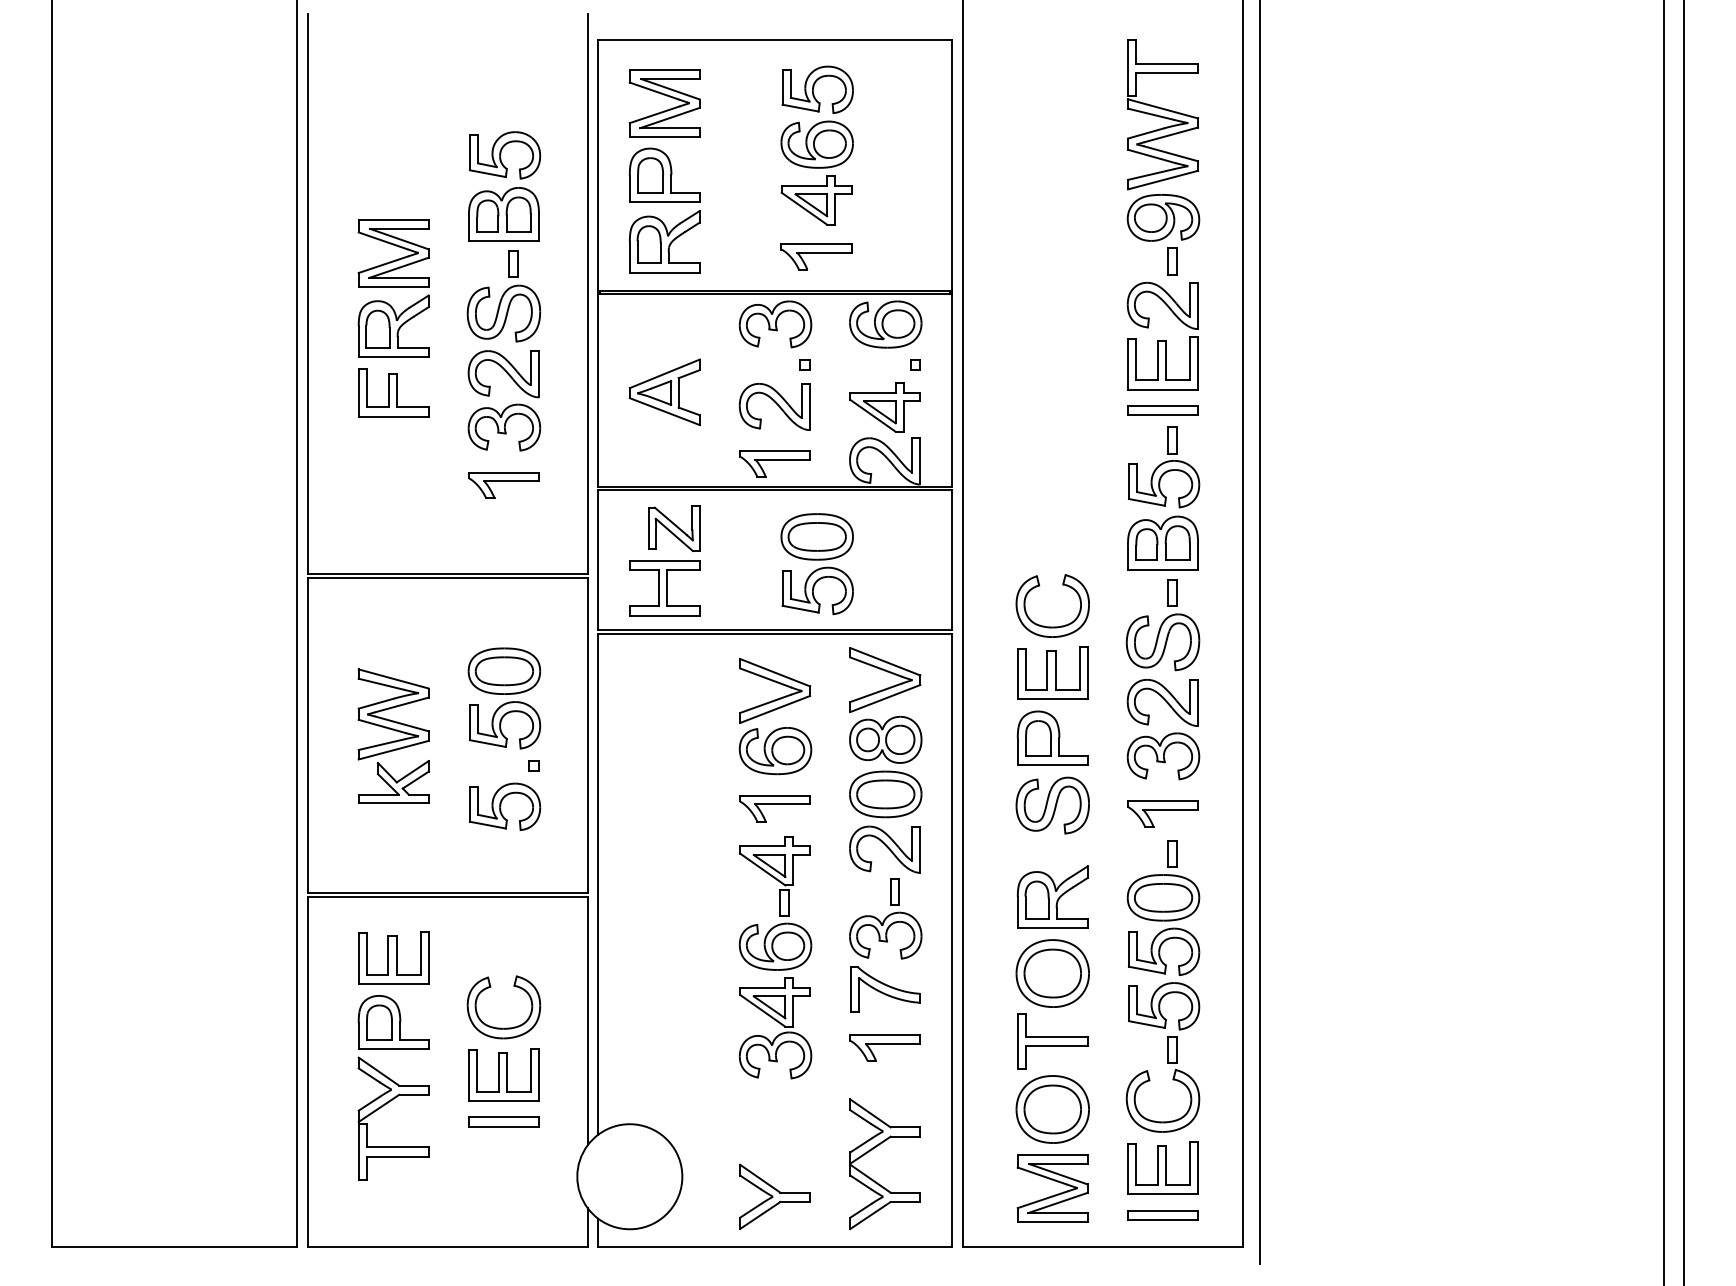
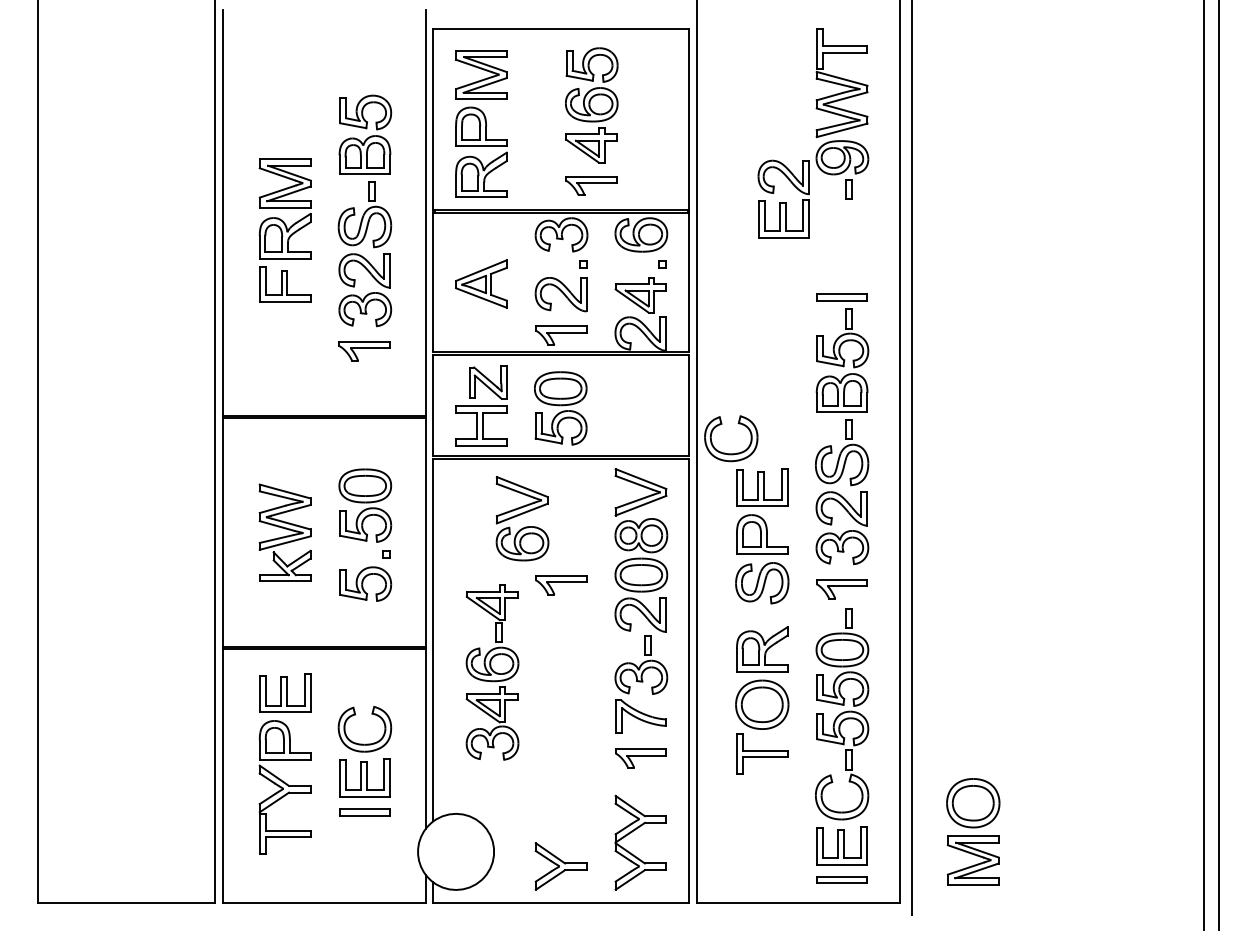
part: (1162, 334) -> (783, 198), moved
part: (816, 564) -> (560, 408), moved
part: (1053, 626) -> (731, 453), moved
part: (775, 716) -> (522, 518), moved
part: (775, 957) -> (492, 672), moved
part: (1053, 1148) -> (973, 831), moved

